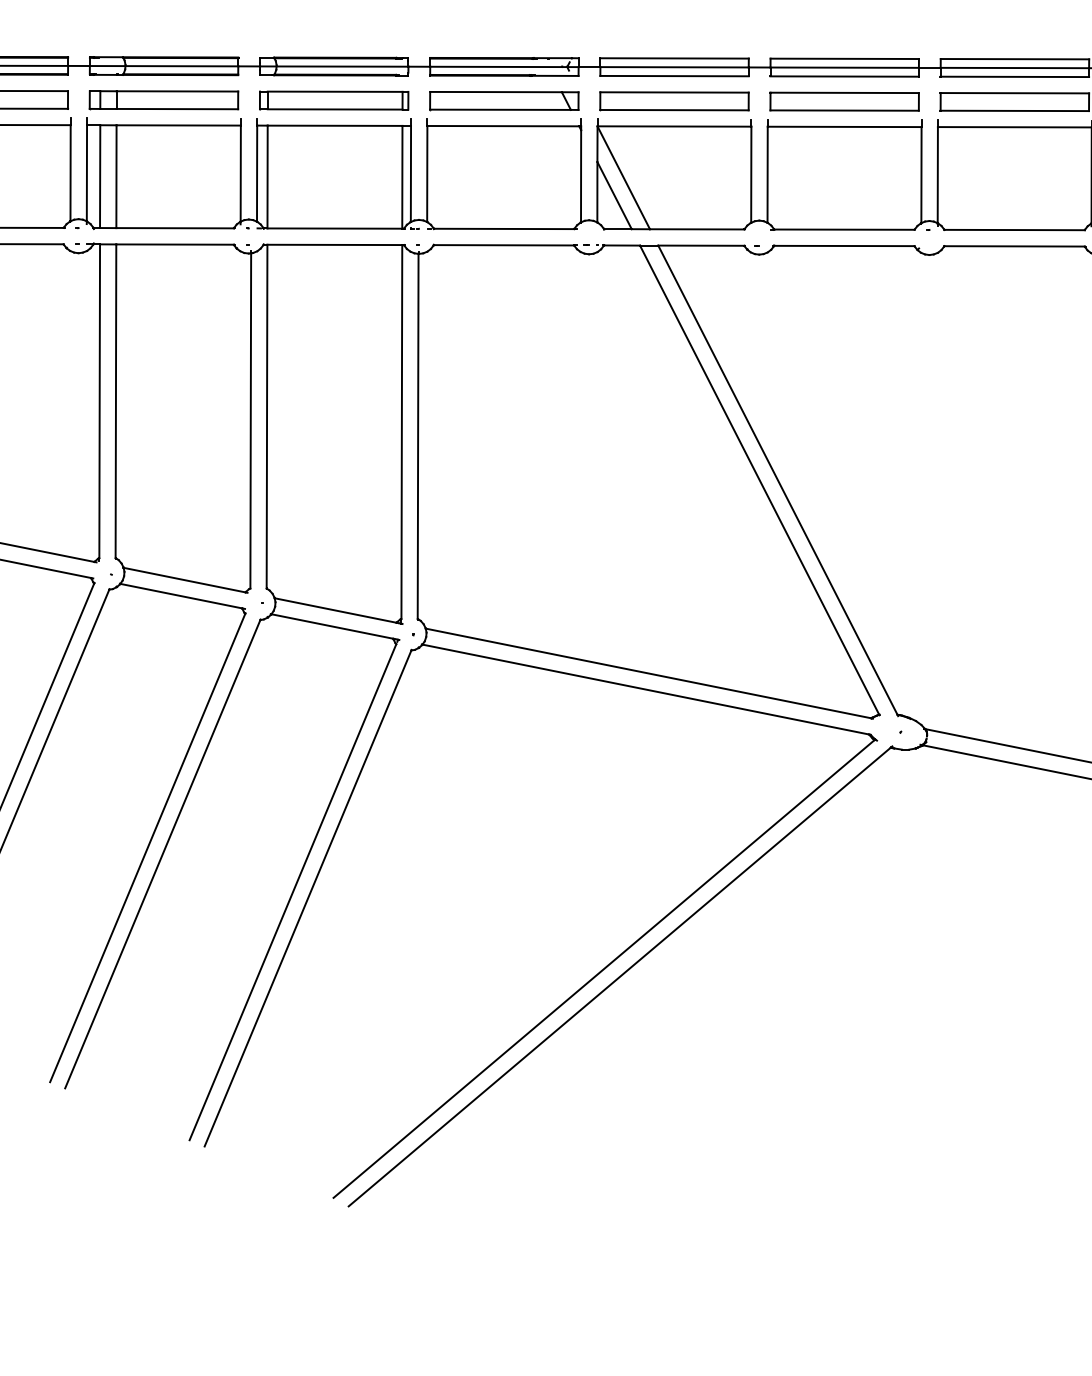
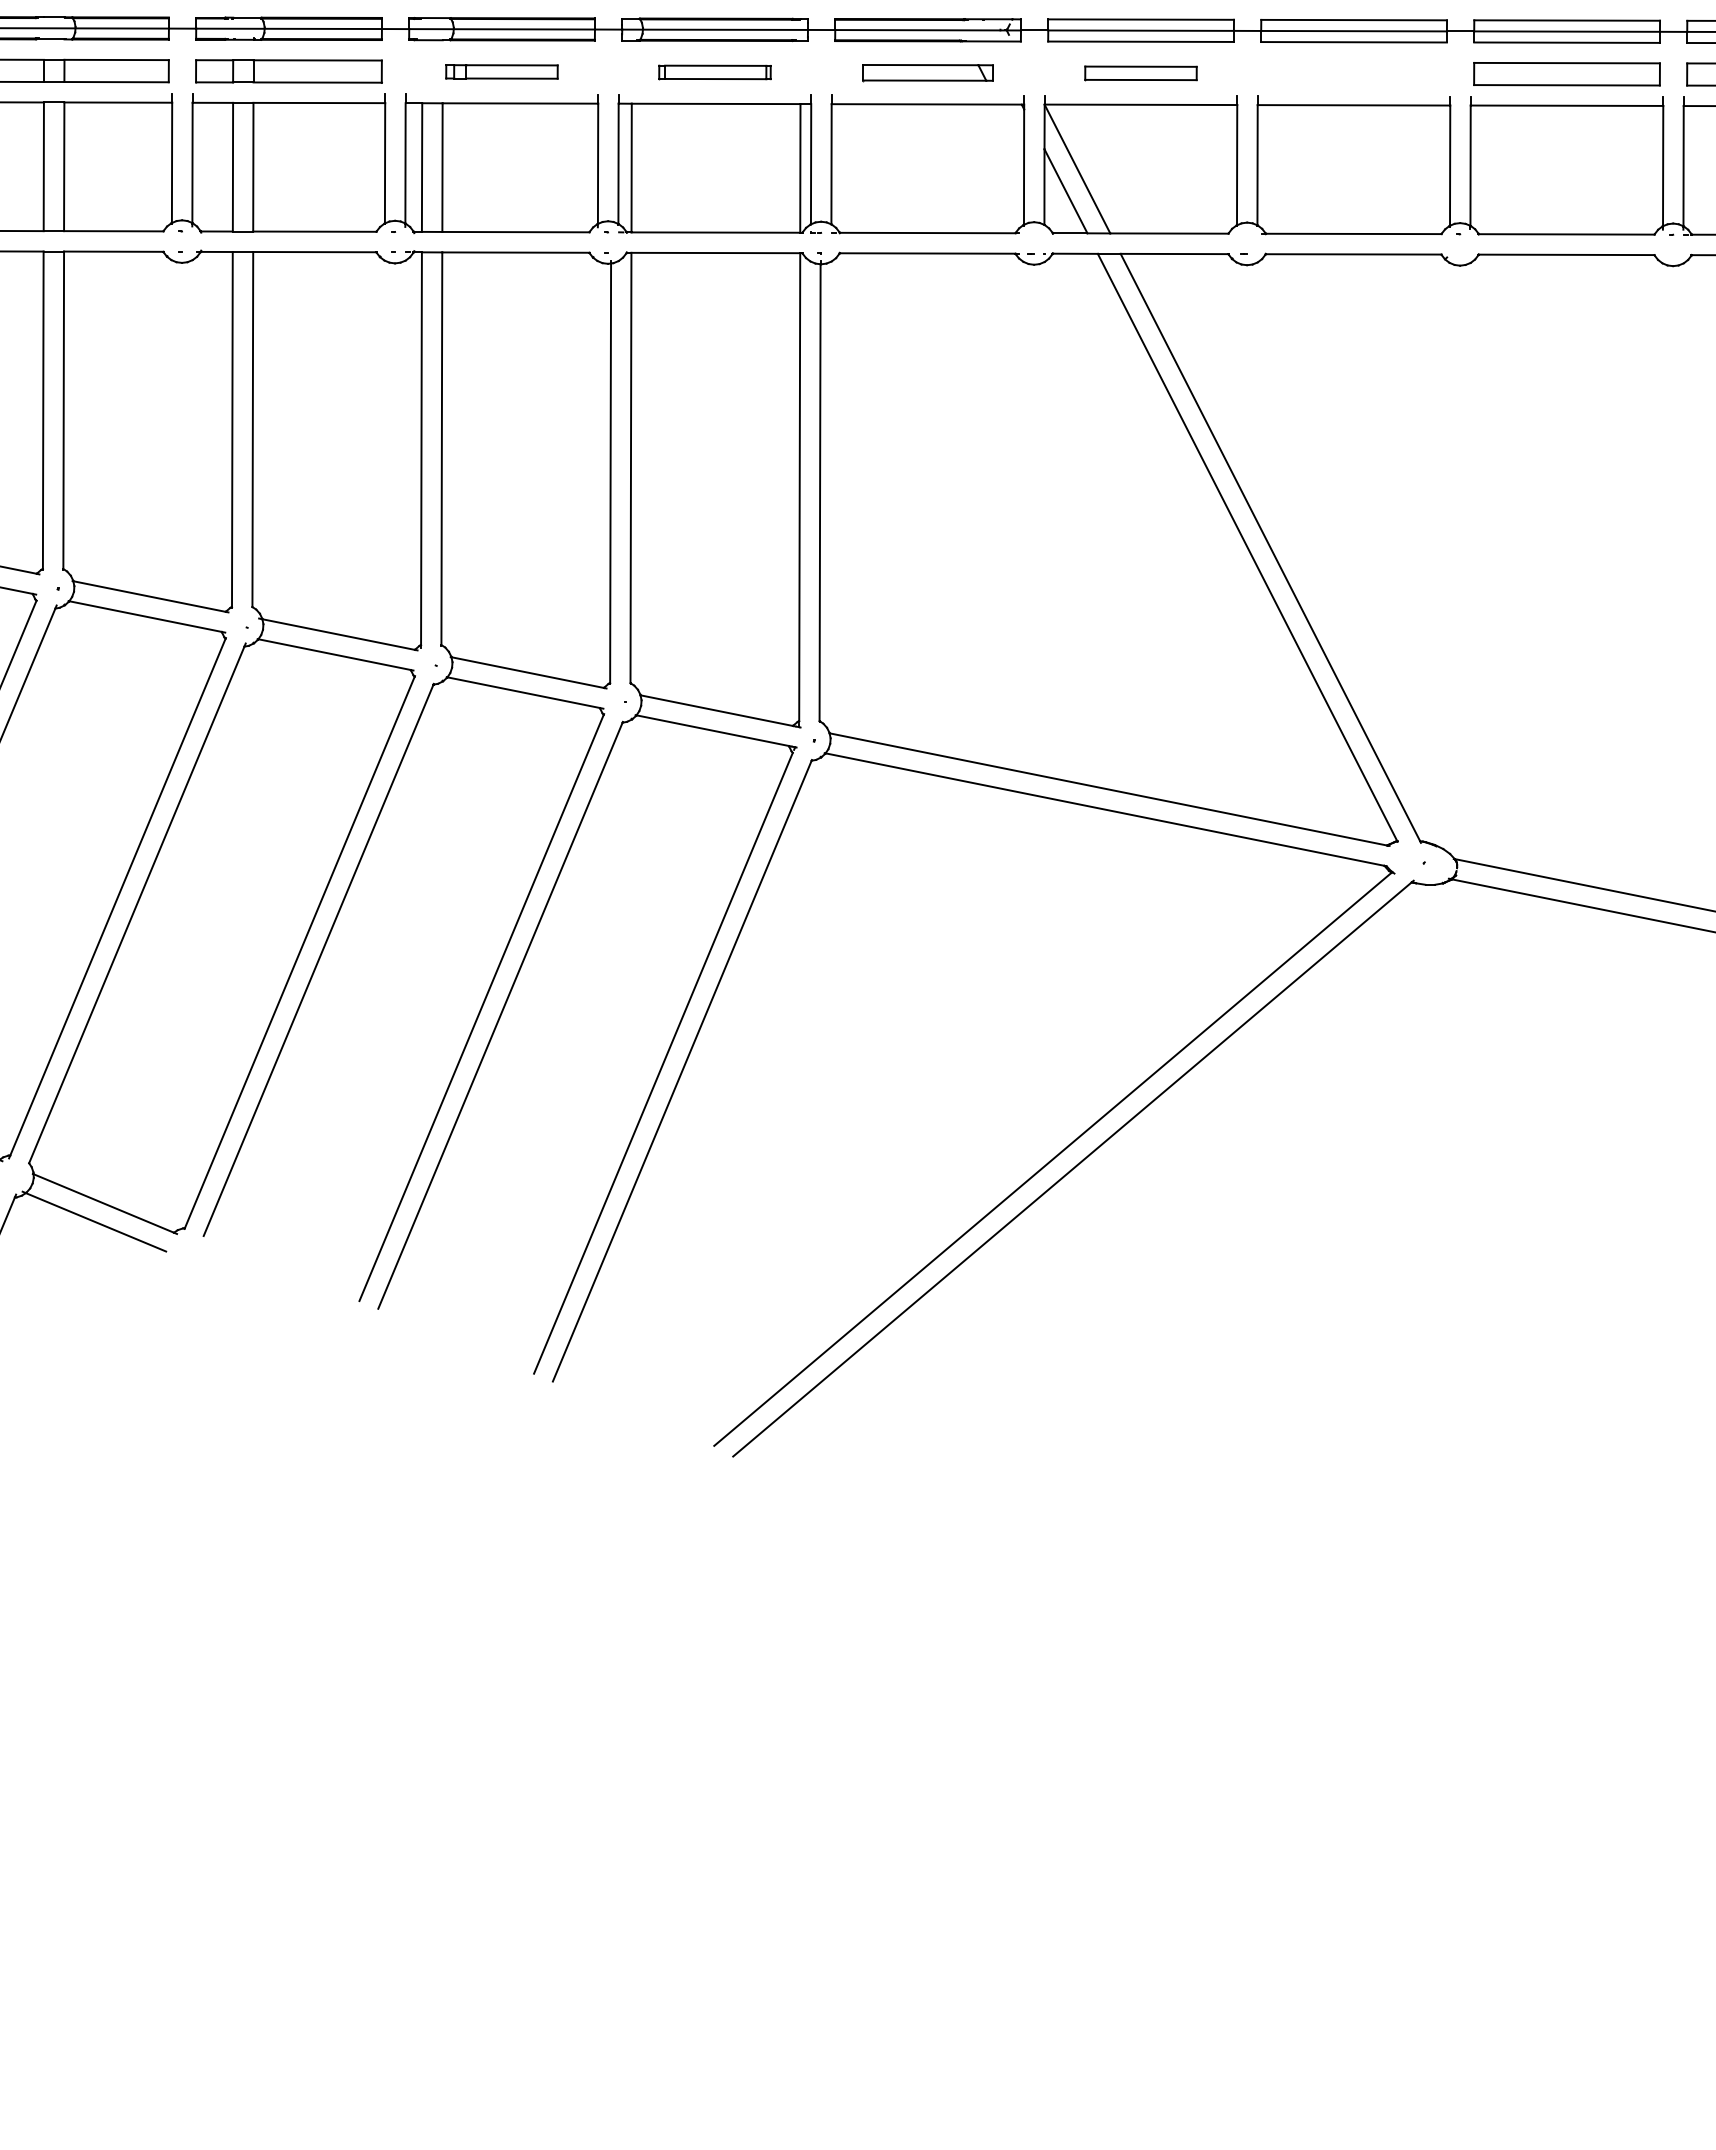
part: (163, 99) -> (501, 71), size x0.6
part: (333, 100) -> (714, 72), size x0.6
part: (503, 100) -> (927, 72), size x0.7
part: (674, 101) -> (1140, 73), size x0.6
part: (844, 101) -> (1353, 73), removed

